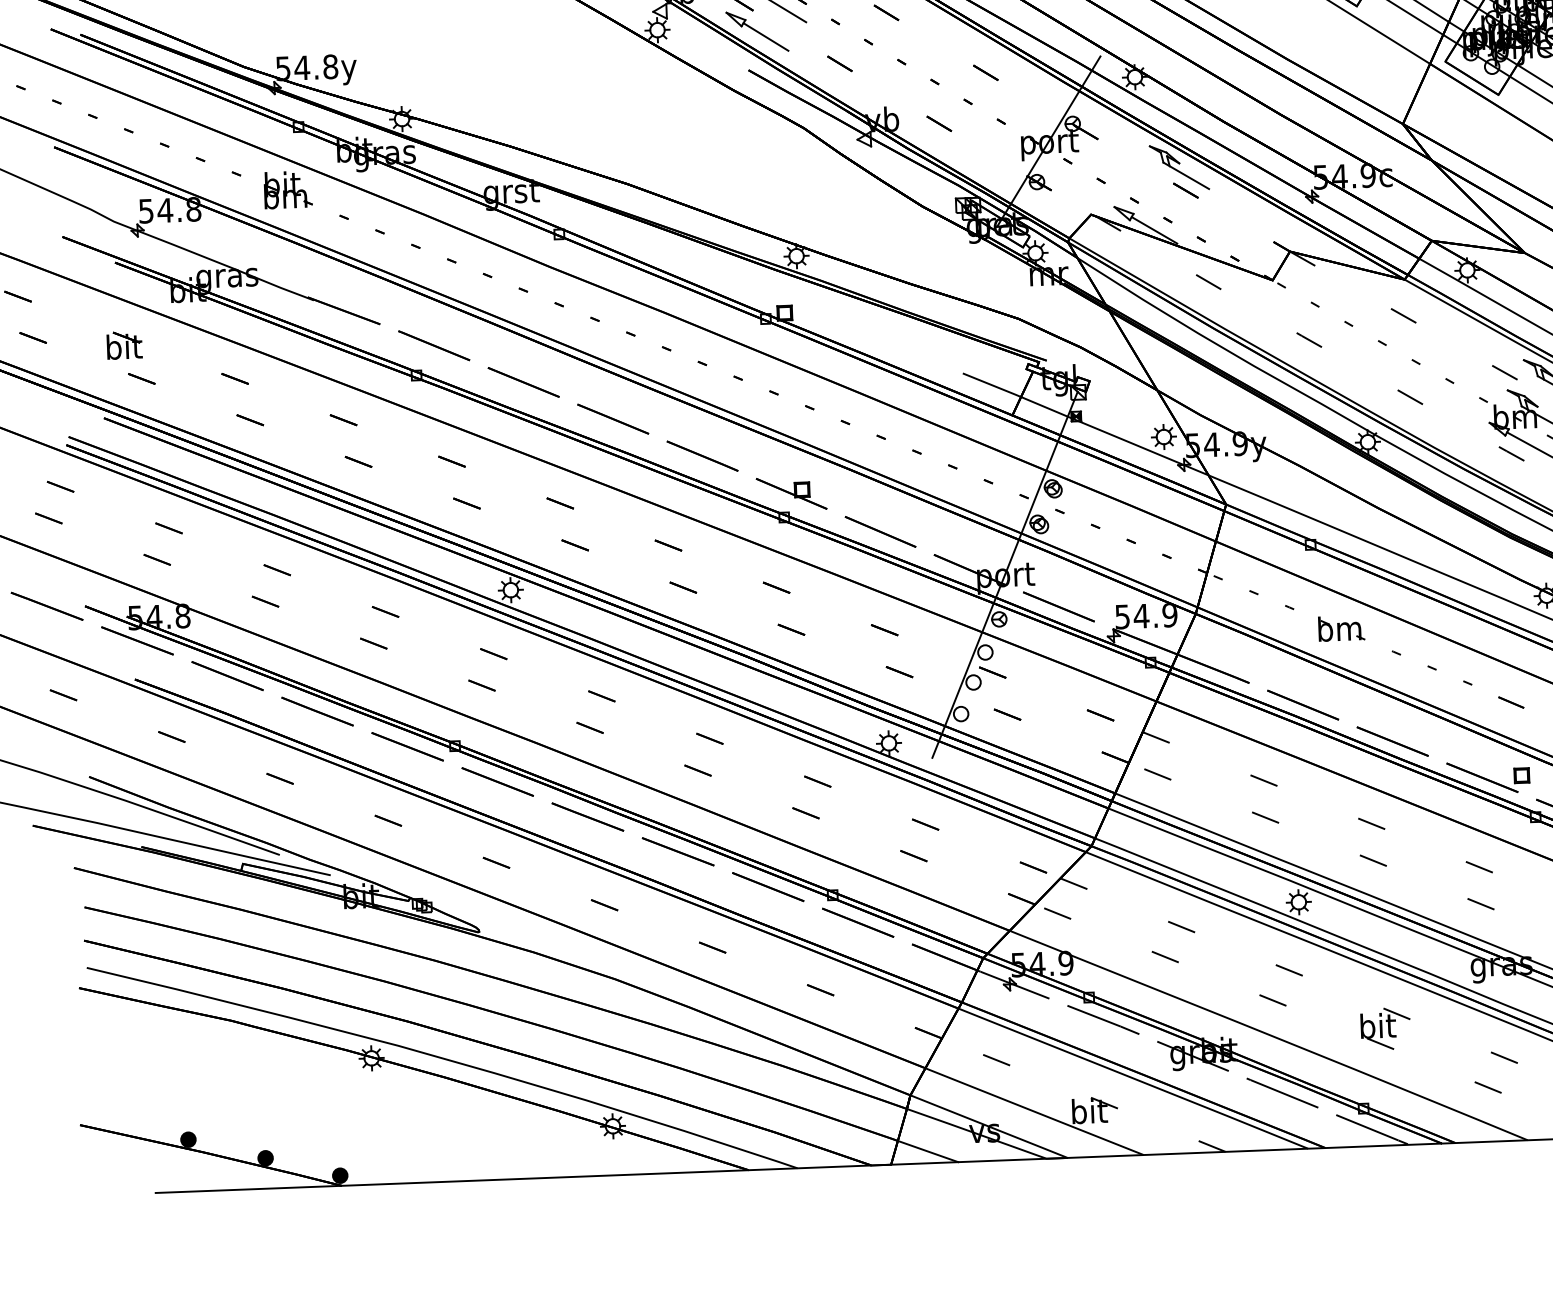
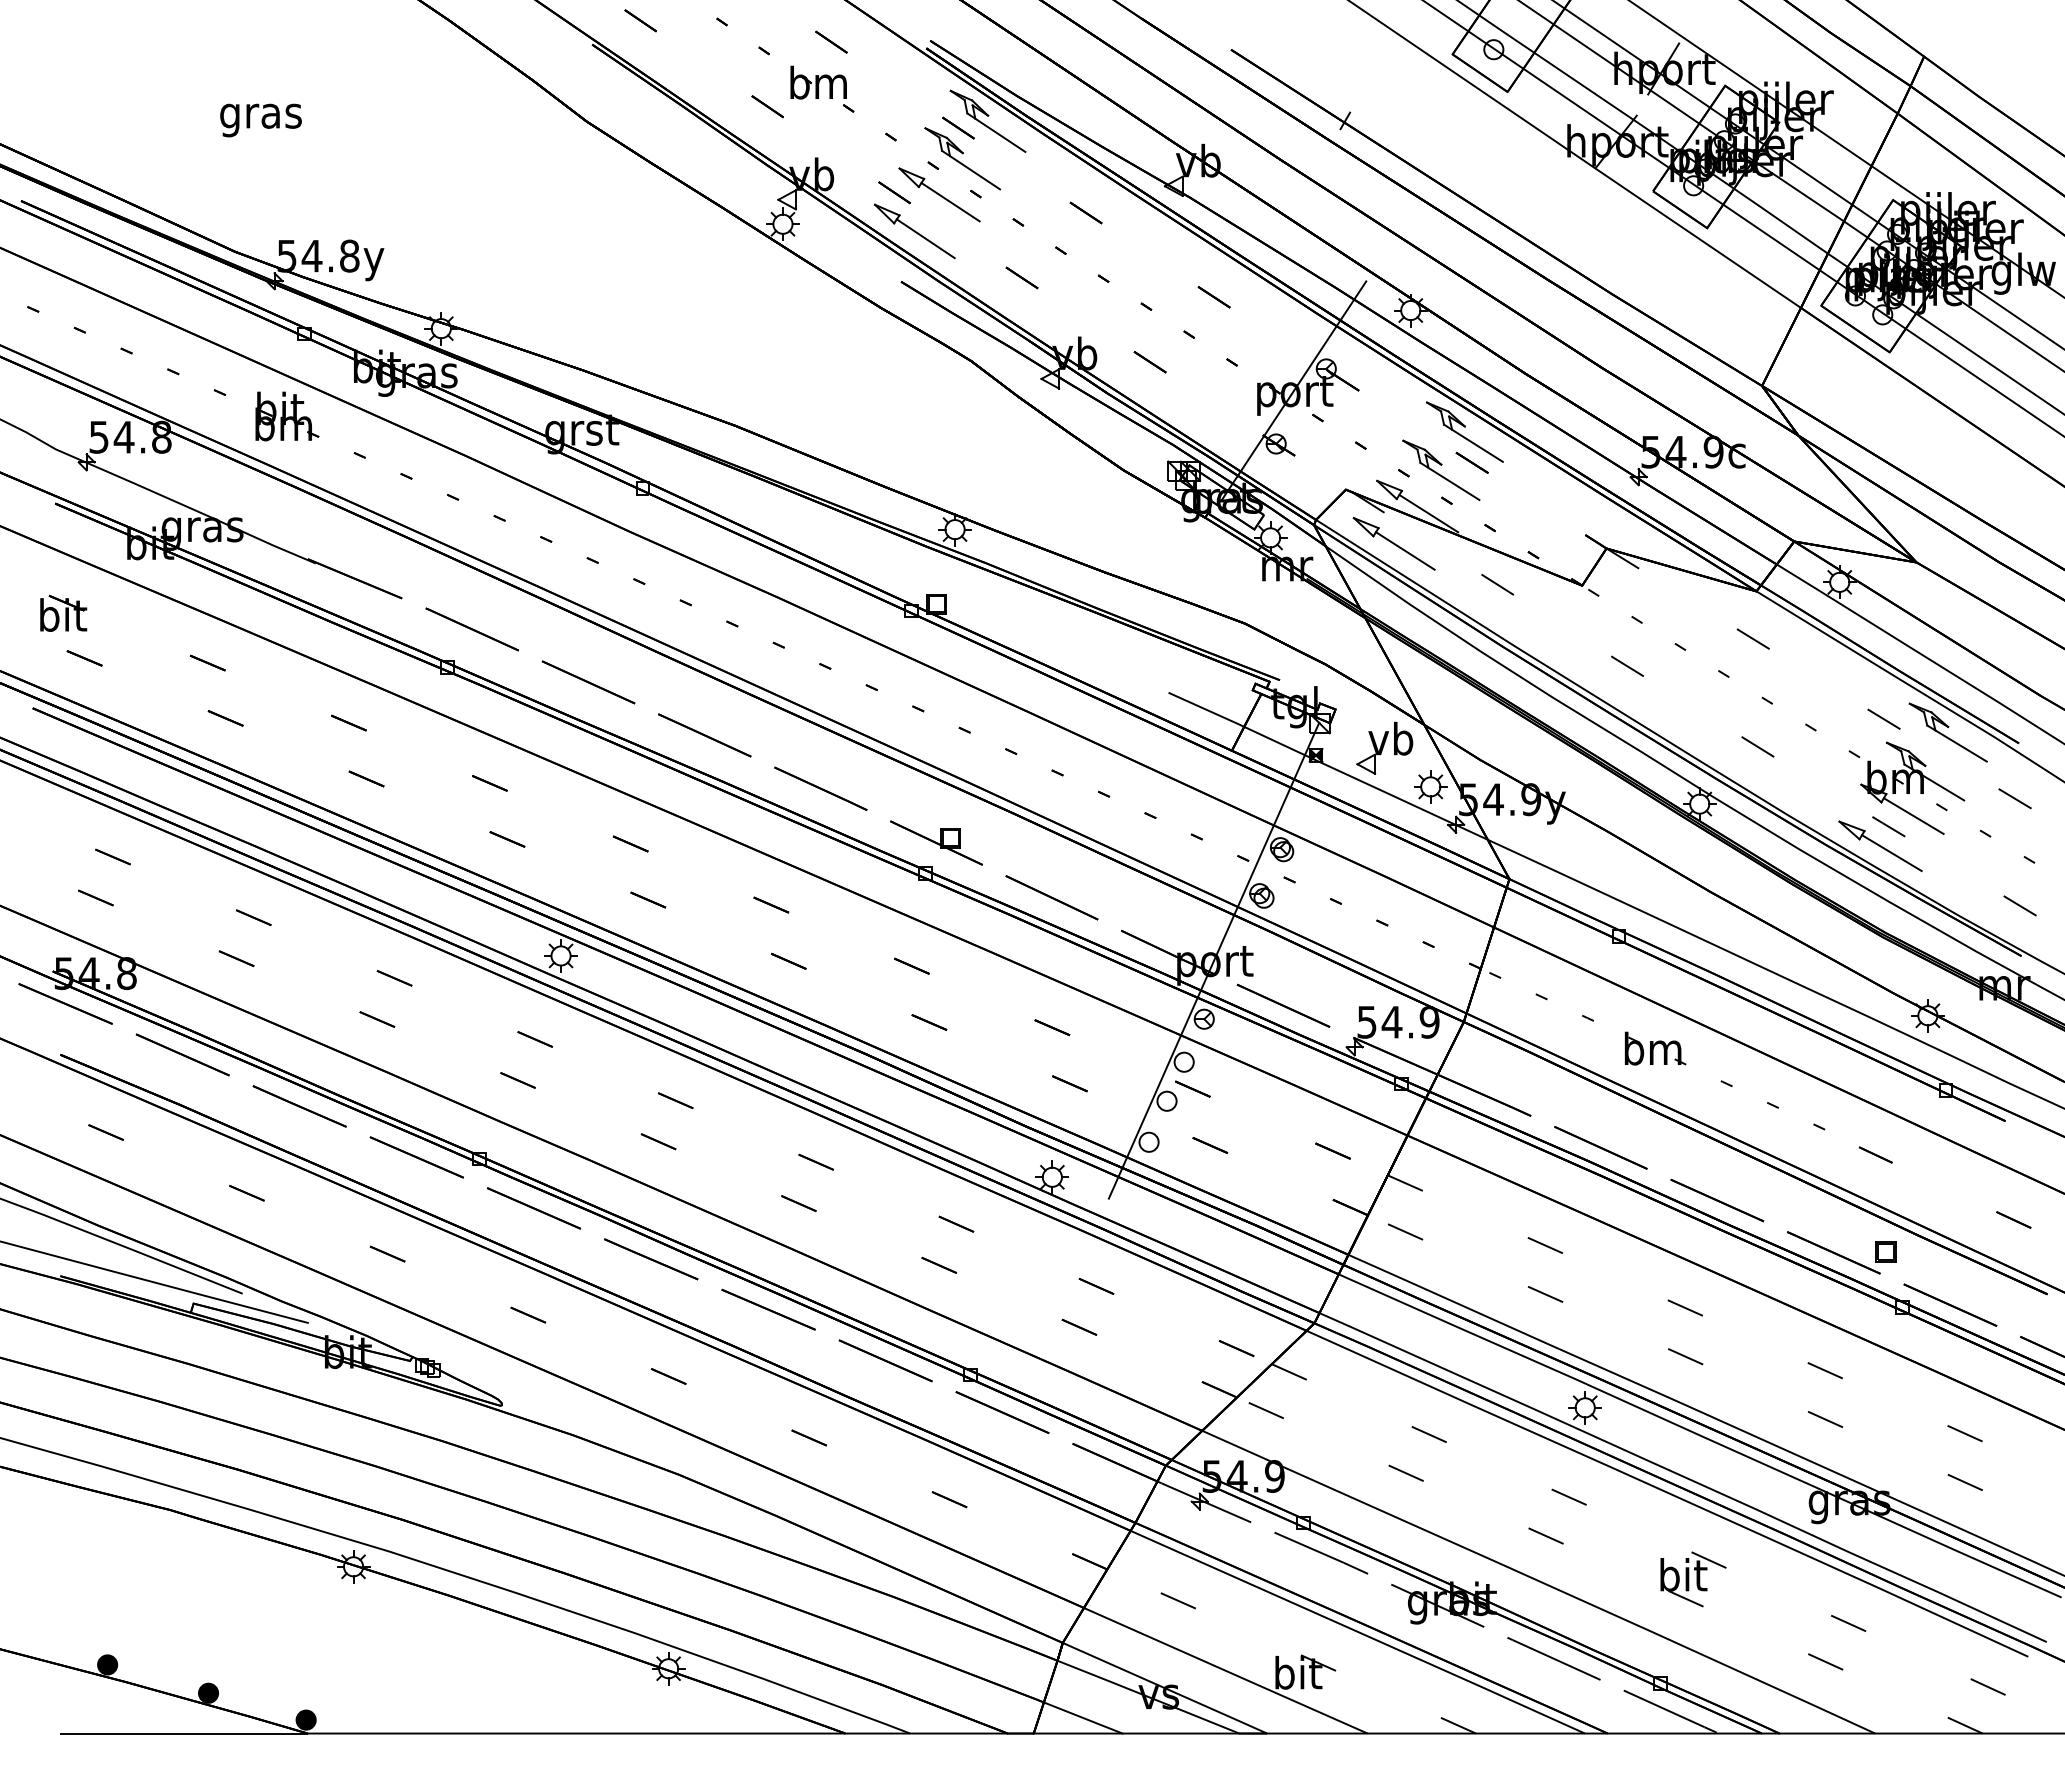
part: (1162, 196) -> (1441, 469), added
part: (1128, 253) -> (1393, 543), added
part: (1127, 408) -> (1384, 747), added
part: (1505, 468) -> (1880, 845), added

